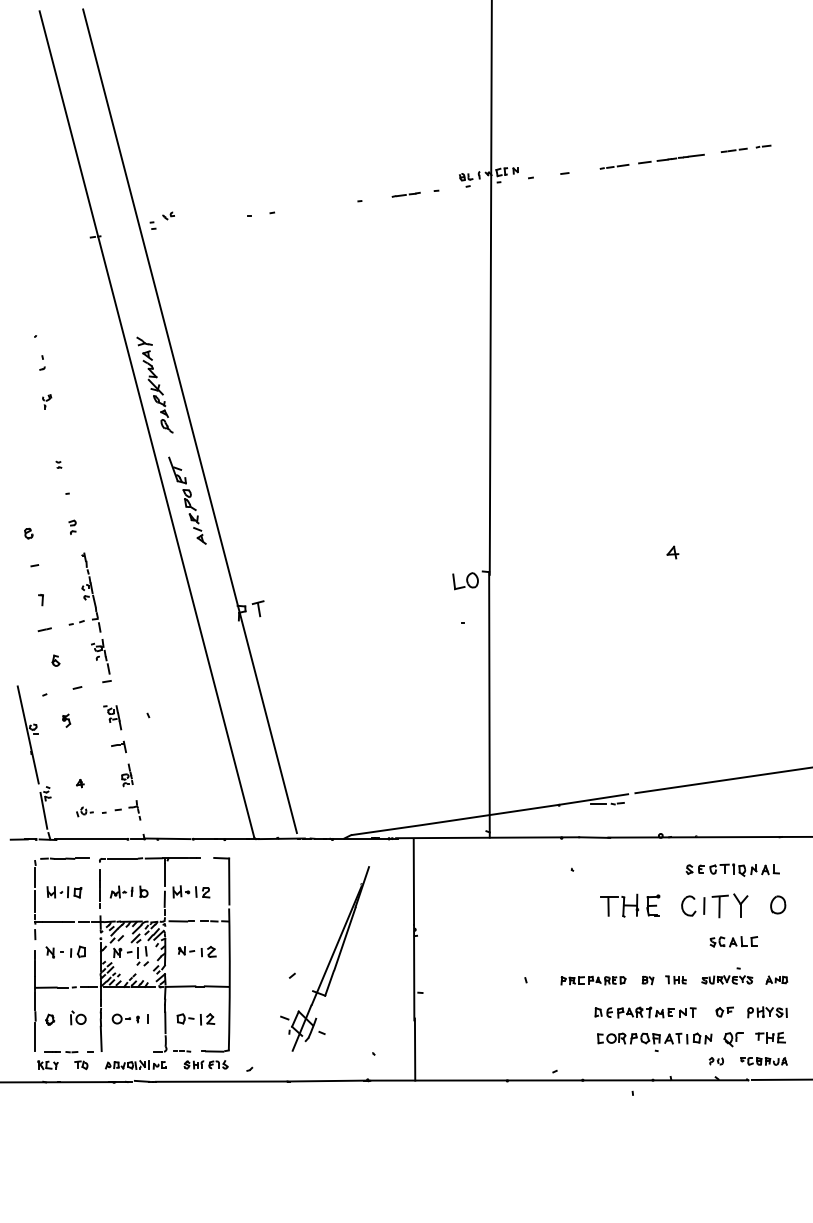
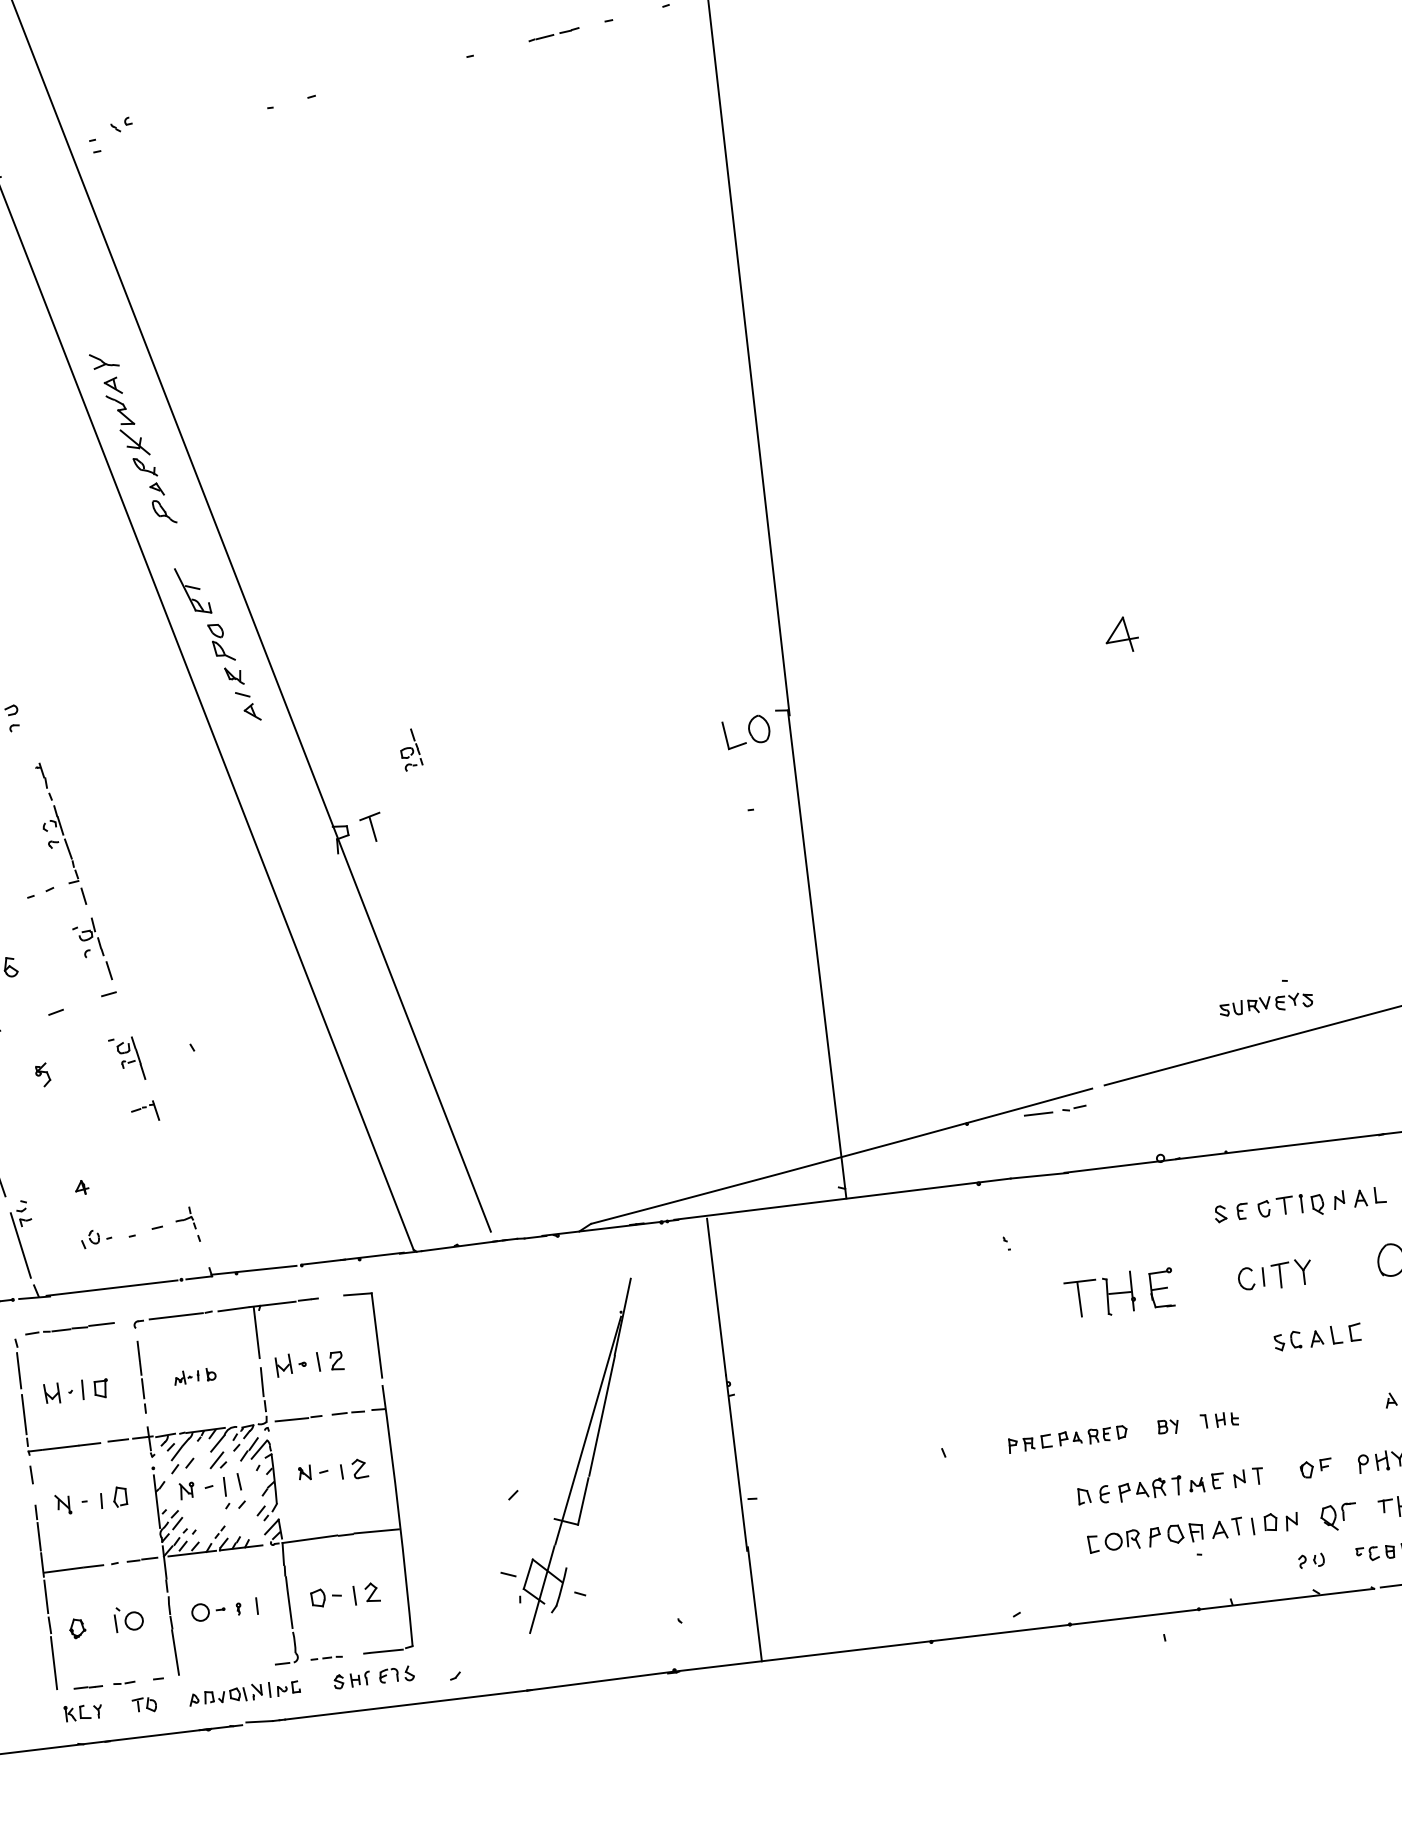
part: (672, 552) -> (1120, 634), size x1.6
part: (127, 775) -> (411, 749), moved
part: (128, 891) -> (193, 1375), size x0.6
part: (714, 905) -> (1274, 1274), size x0.6
part: (727, 975) -> (1265, 996), moved

